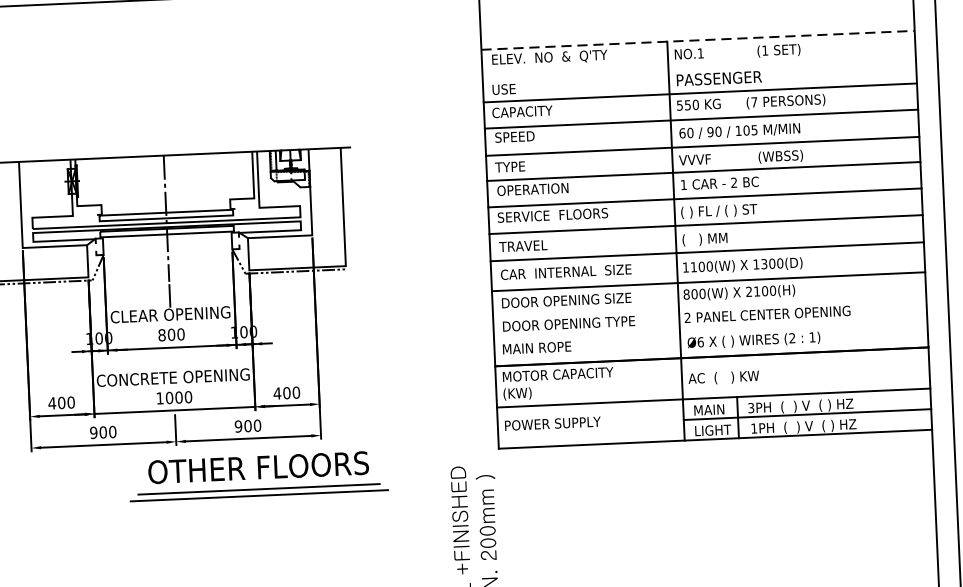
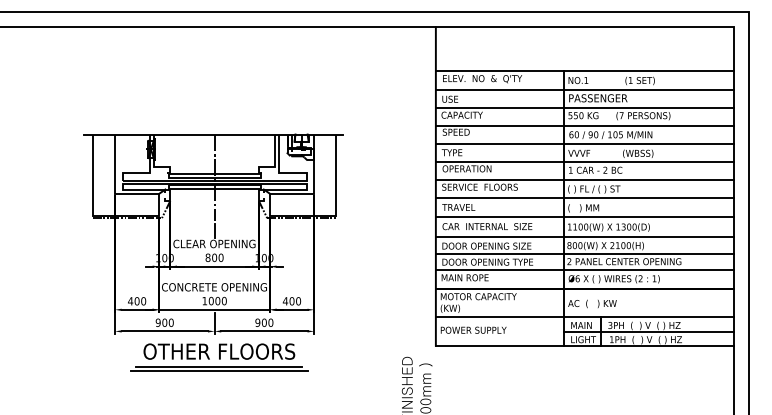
line: (698, 40) -> (585, 71), dashed -> solid
line: (698, 66) -> (584, 89), added
line: (709, 305) -> (584, 253), added
line: (710, 328) -> (584, 269), added
part: (259, 476) -> (219, 357), moved

